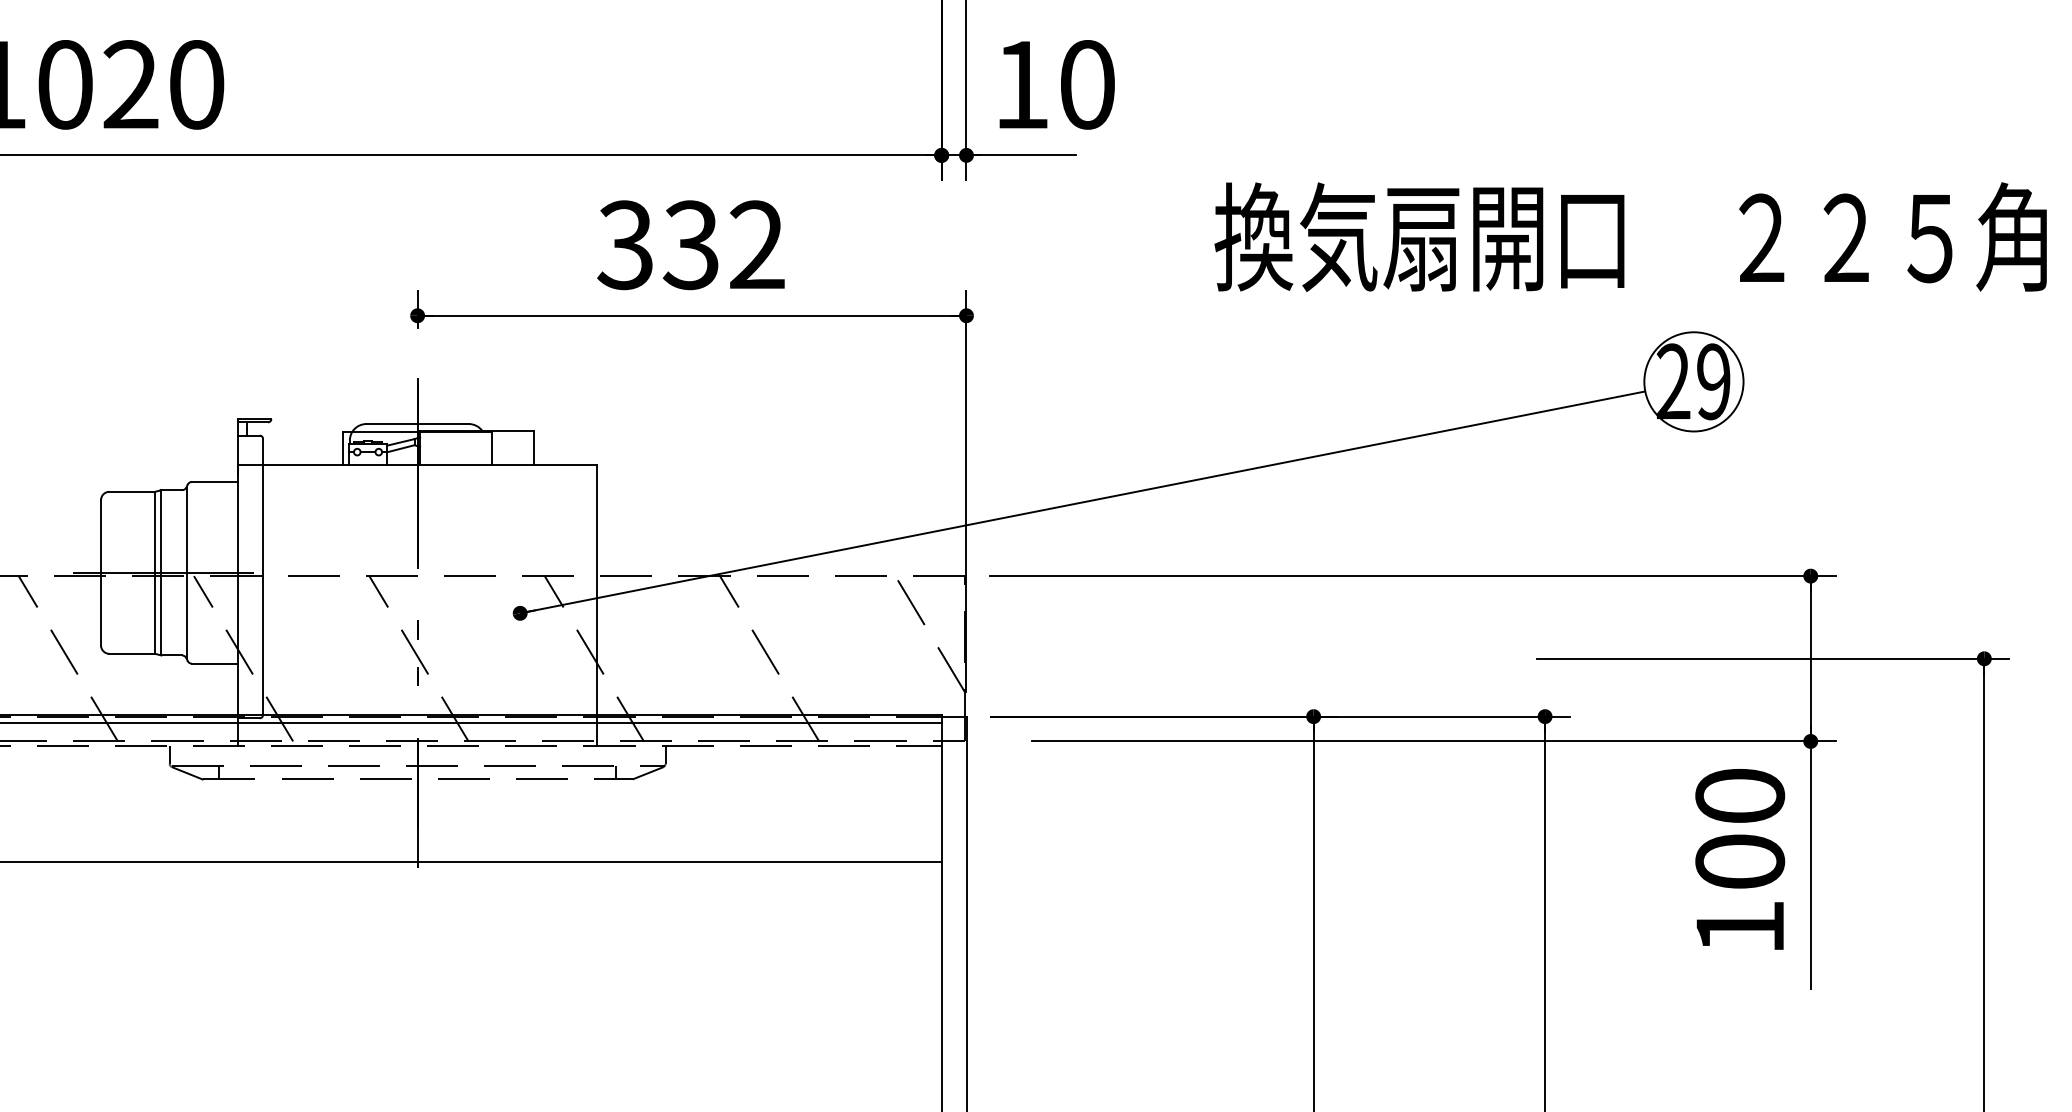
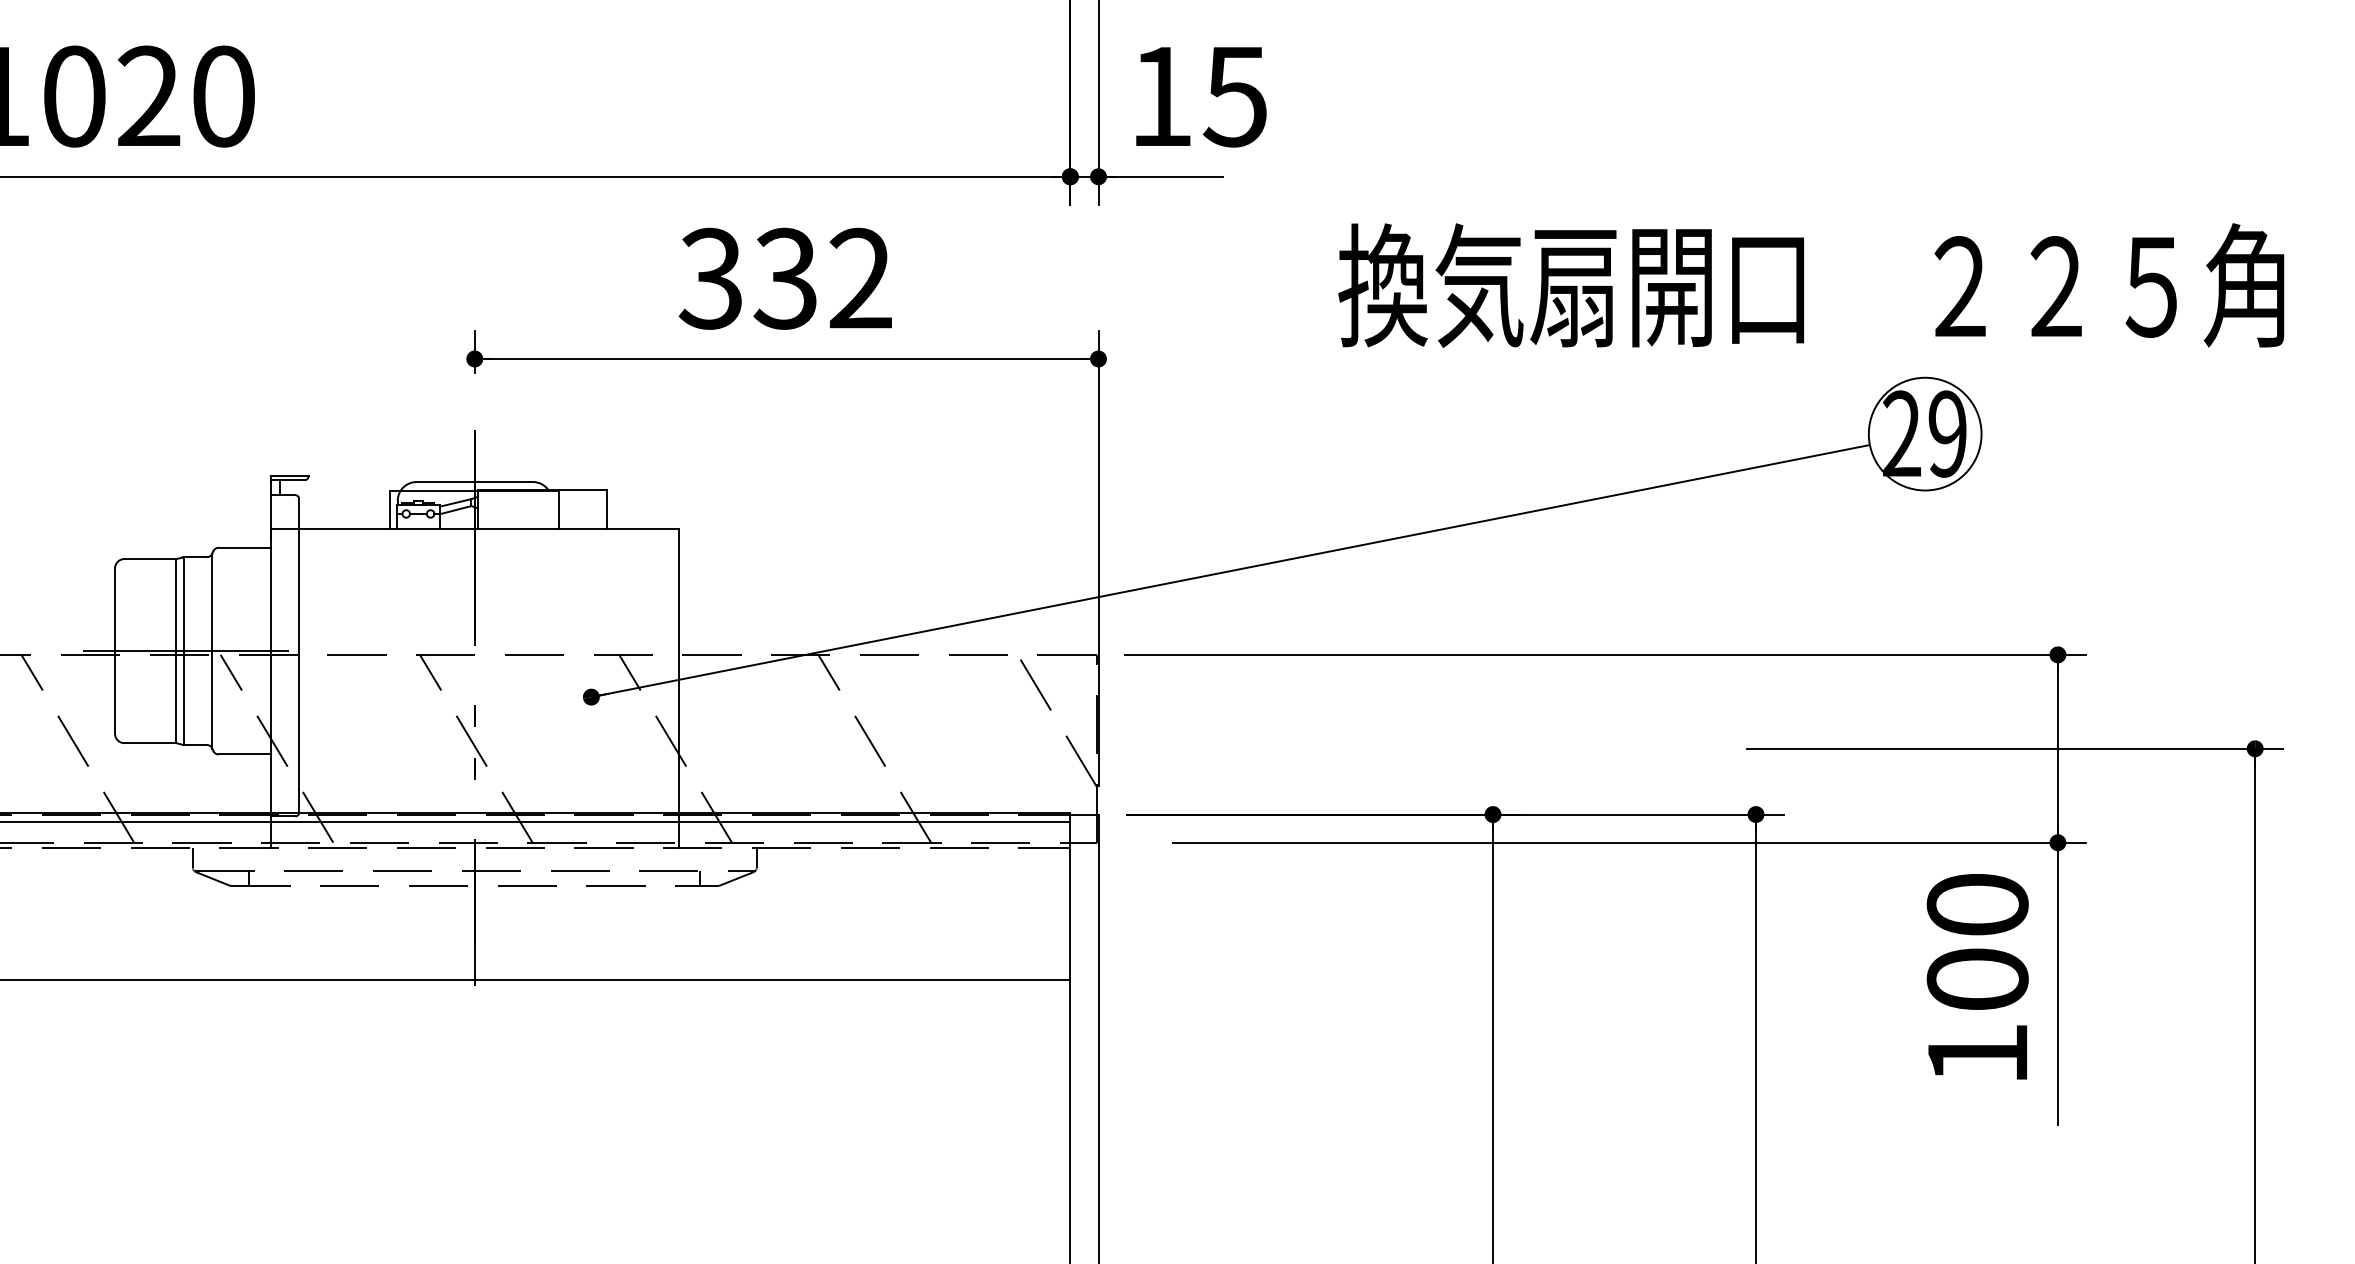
text: (1086, 84) -> (1234, 96), 10 -> 15
text: (1630, 236) -> (1811, 284), moved

